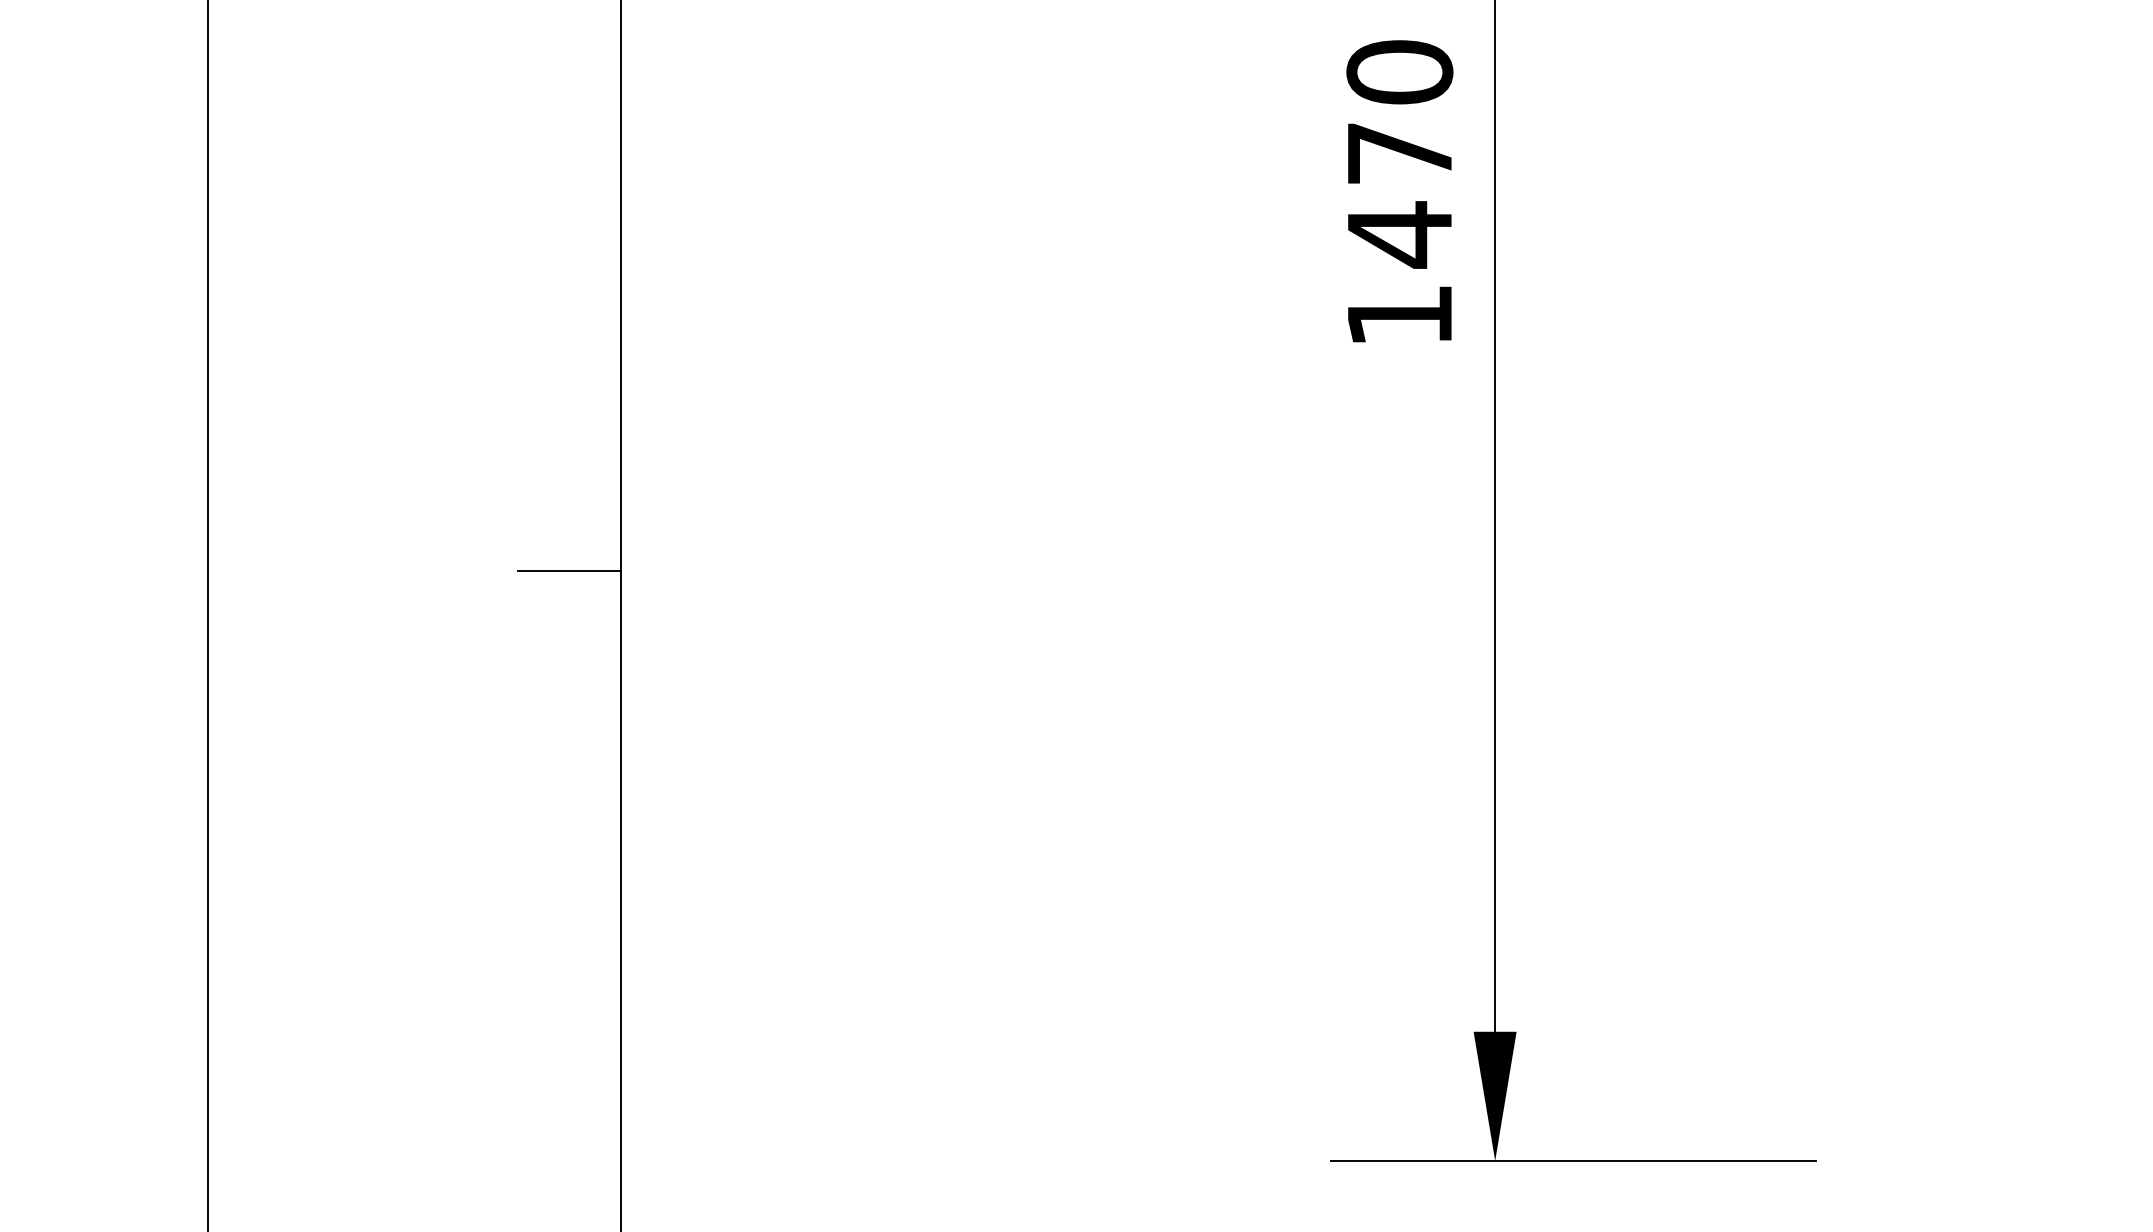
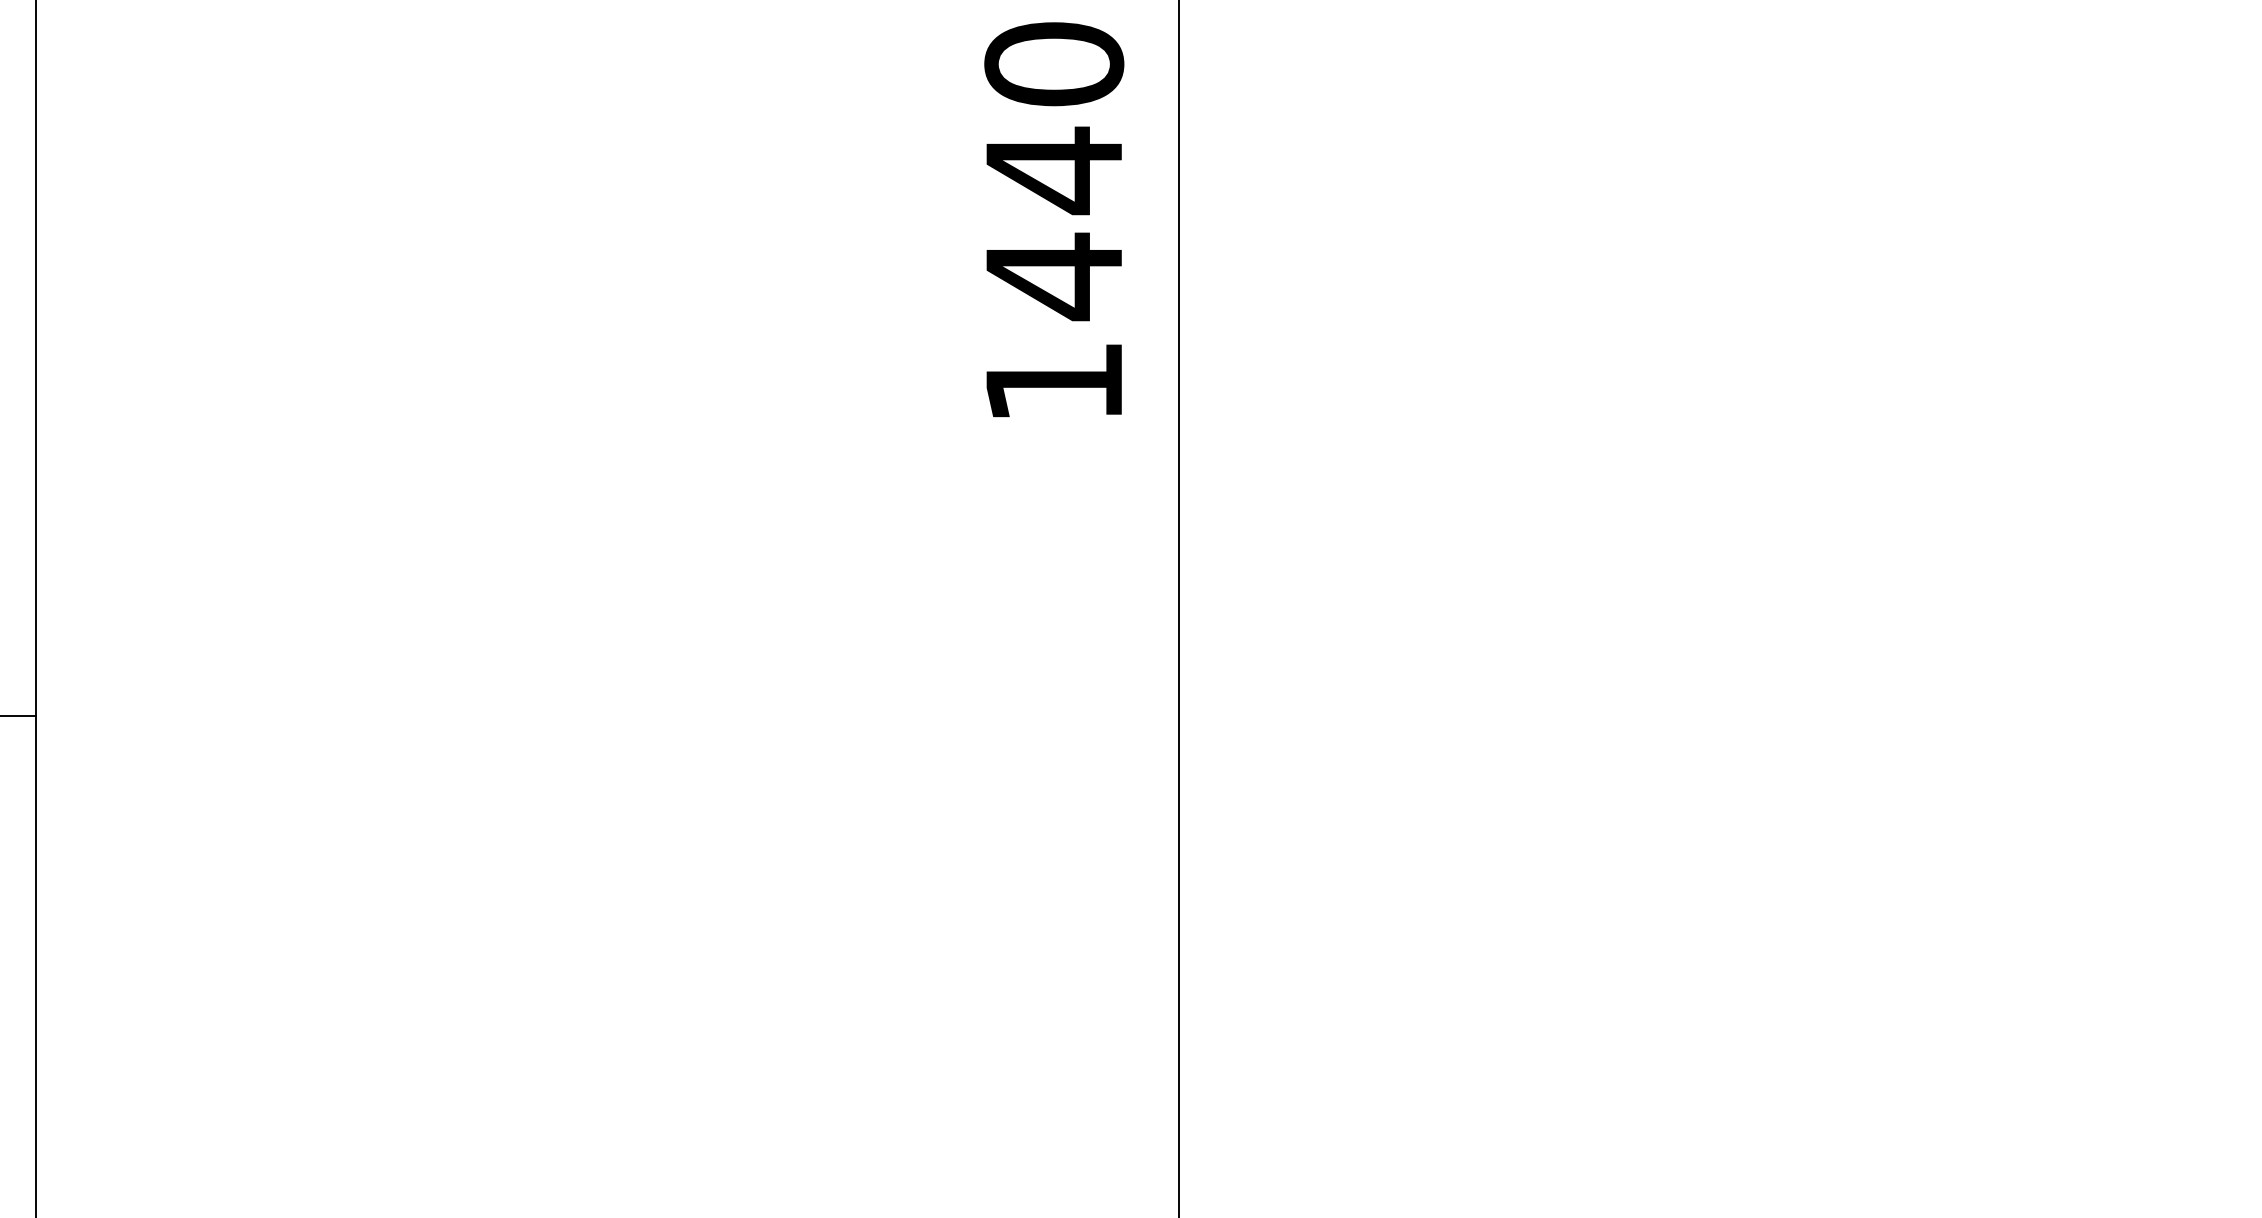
text: (1399, 153) -> (1053, 170), 1470 -> 1440

